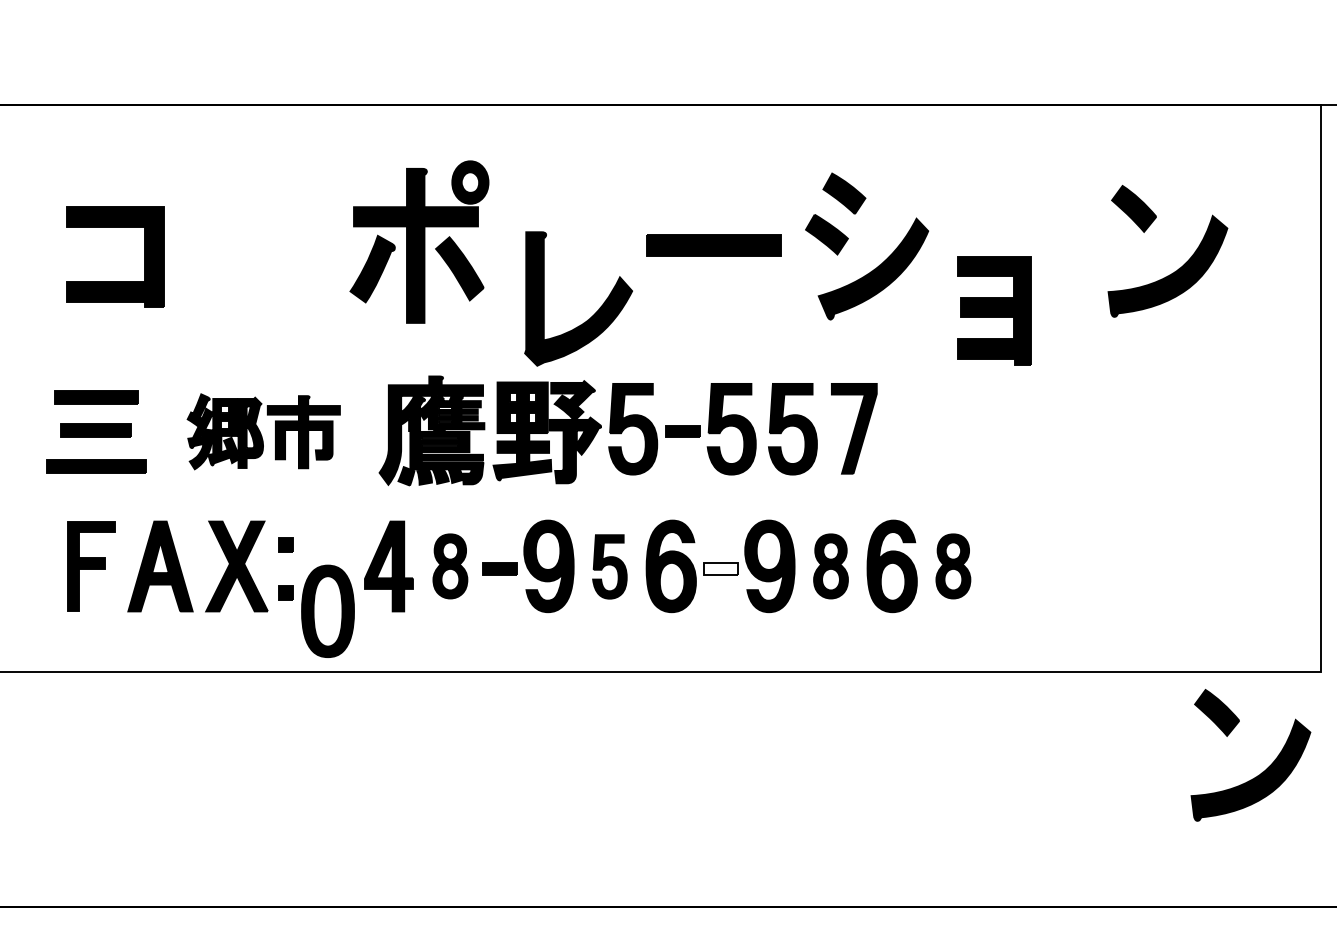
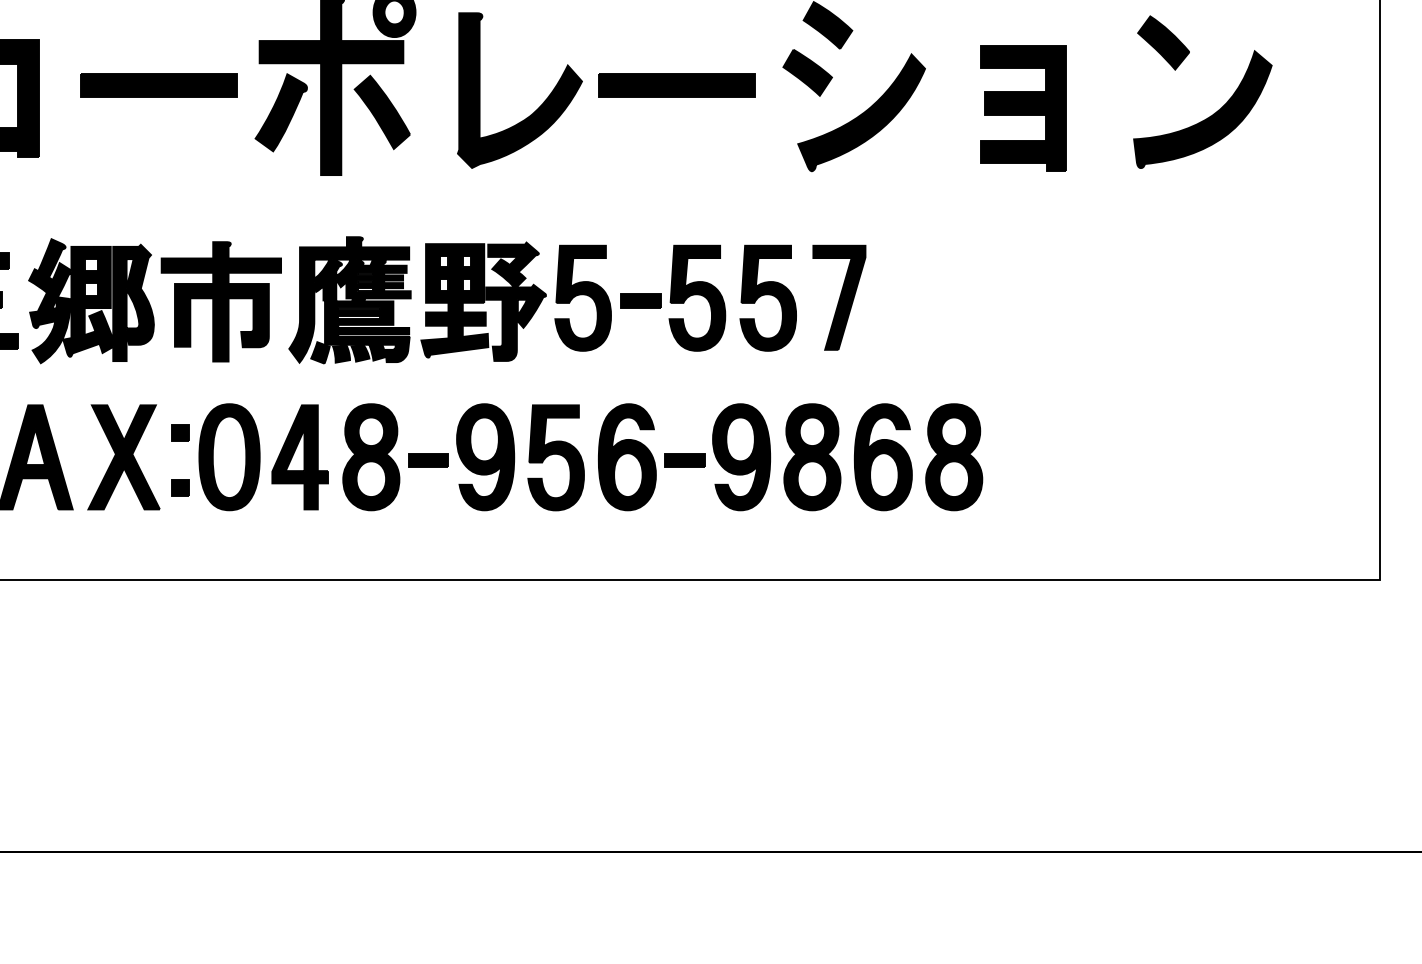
part: (266, 245) -> (158, 85), added
part: (994, 310) -> (1023, 107), moved
part: (594, 313) -> (538, 107), moved
part: (263, 431) -> (154, 300), size x1.43
part: (450, 566) -> (371, 457), size x1.43
part: (609, 566) -> (555, 457), size x1.43
part: (830, 566) -> (811, 457), size x1.43
part: (953, 566) -> (954, 457), size x1.43
fill: (720, 568) -> (684, 459), added
part: (327, 610) -> (228, 456), moved
part: (1262, 771) -> (1312, 694), removed

